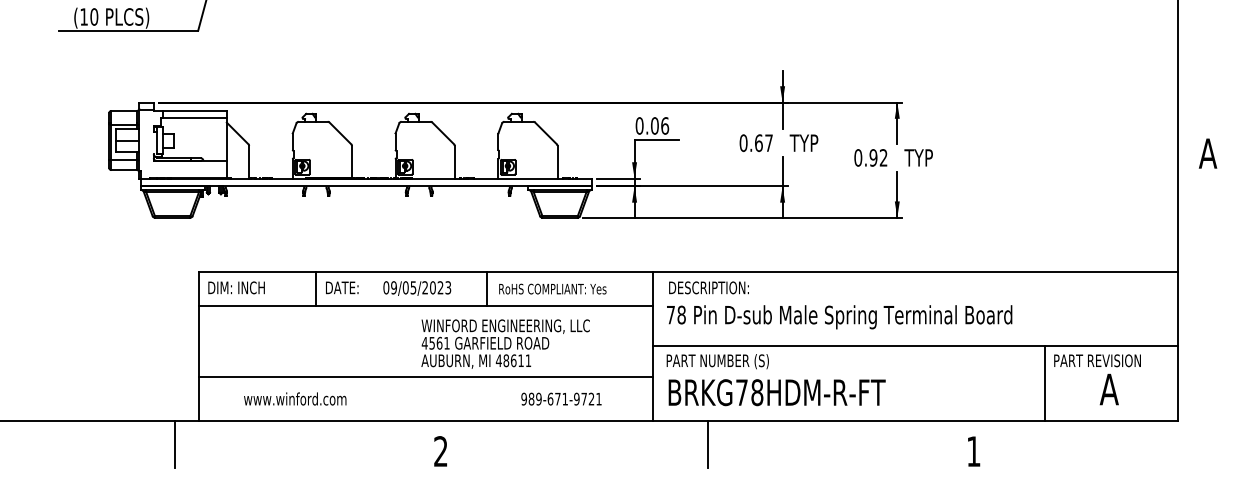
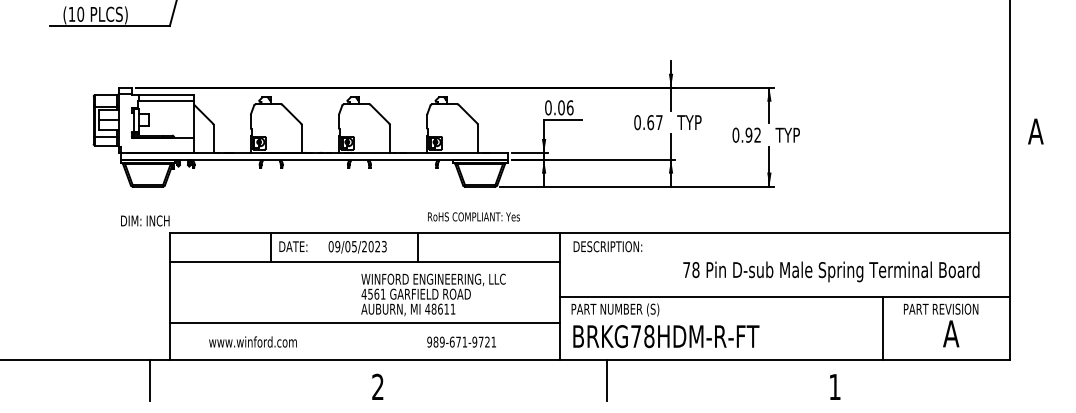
text: (236, 287) -> (145, 220), moved
text: (552, 288) -> (473, 216), moved
text: (839, 317) -> (831, 272), moved
line: (1044, 383) -> (882, 328), moved
text: (561, 398) -> (461, 341), moved

